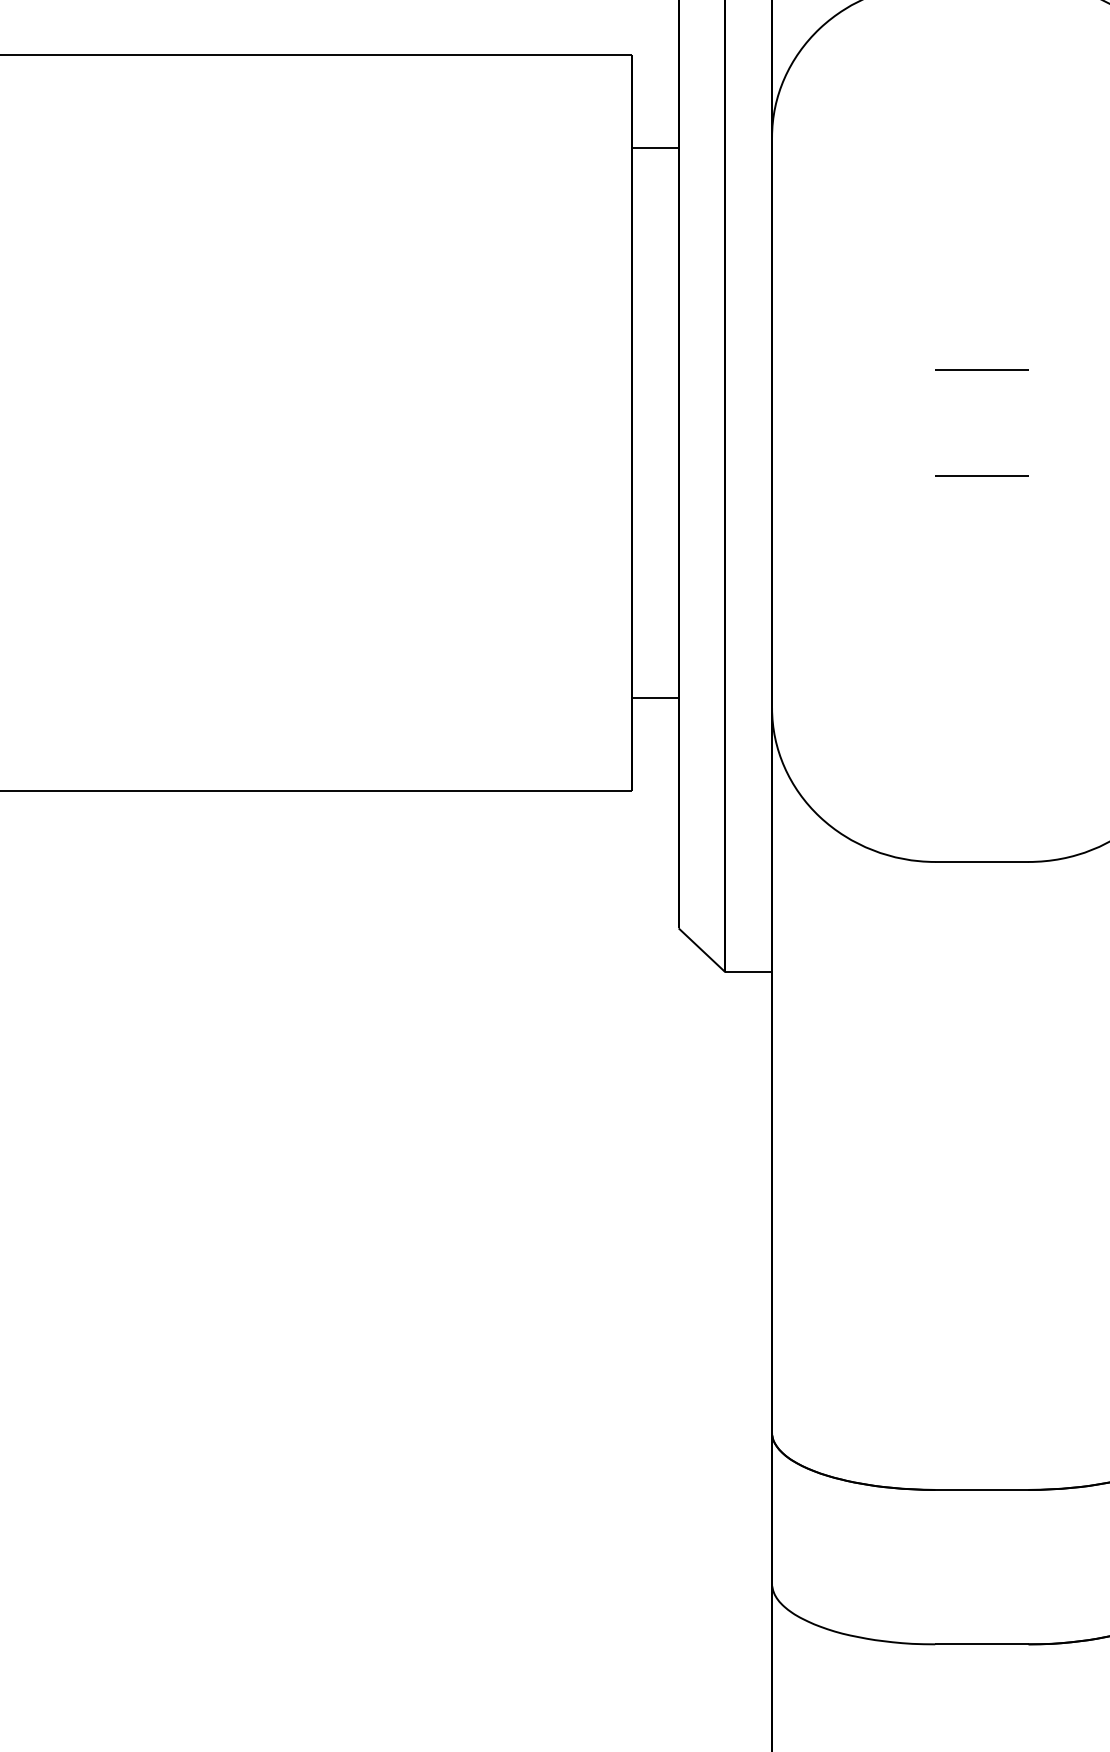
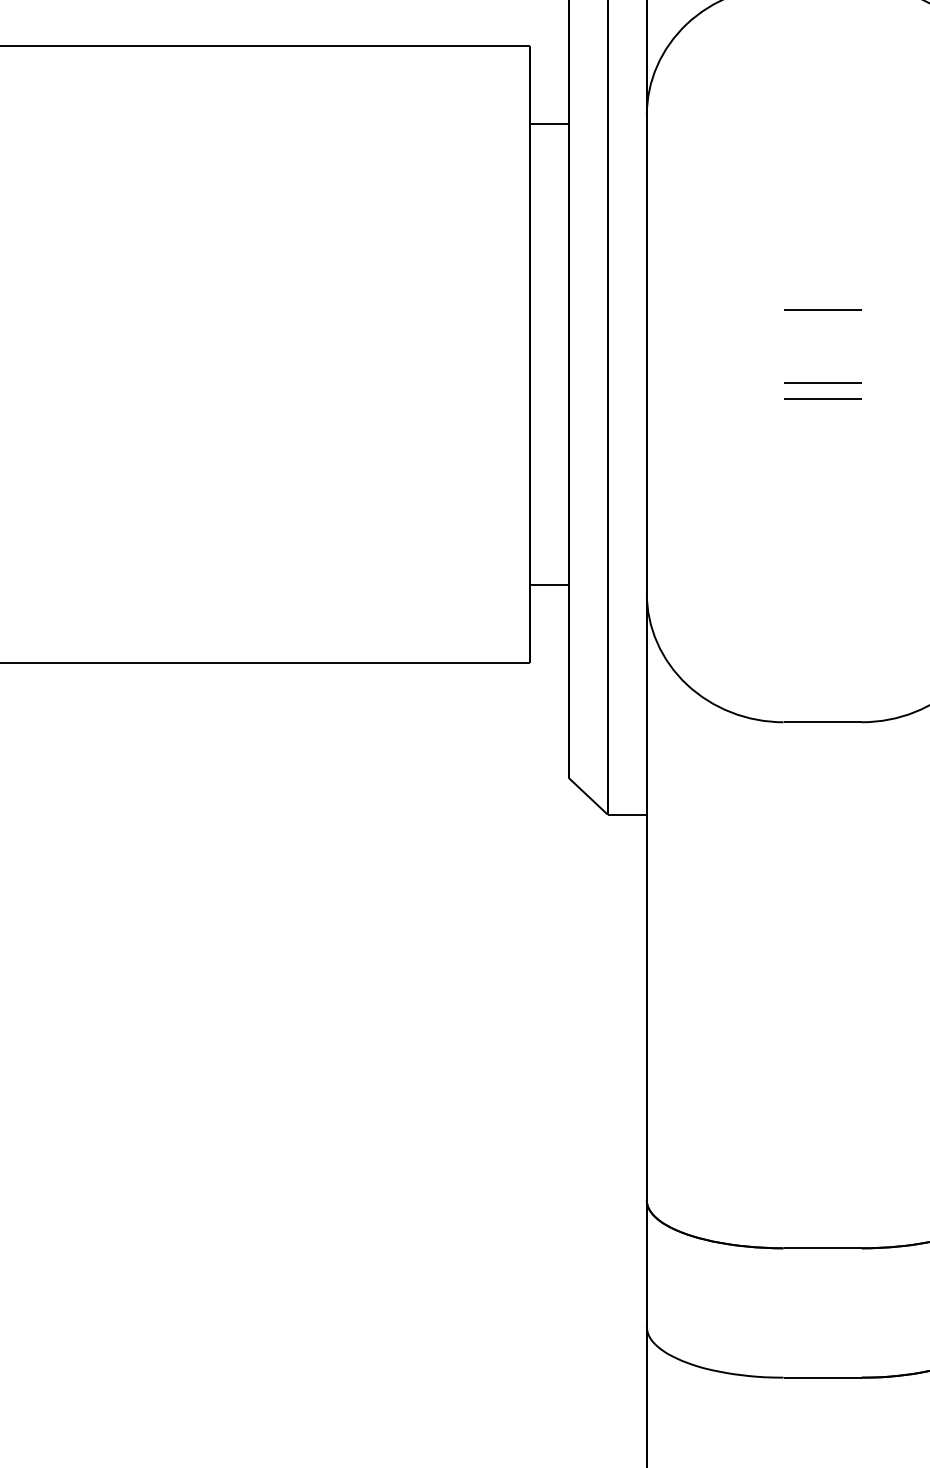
line: (981, 456) -> (822, 382), added

